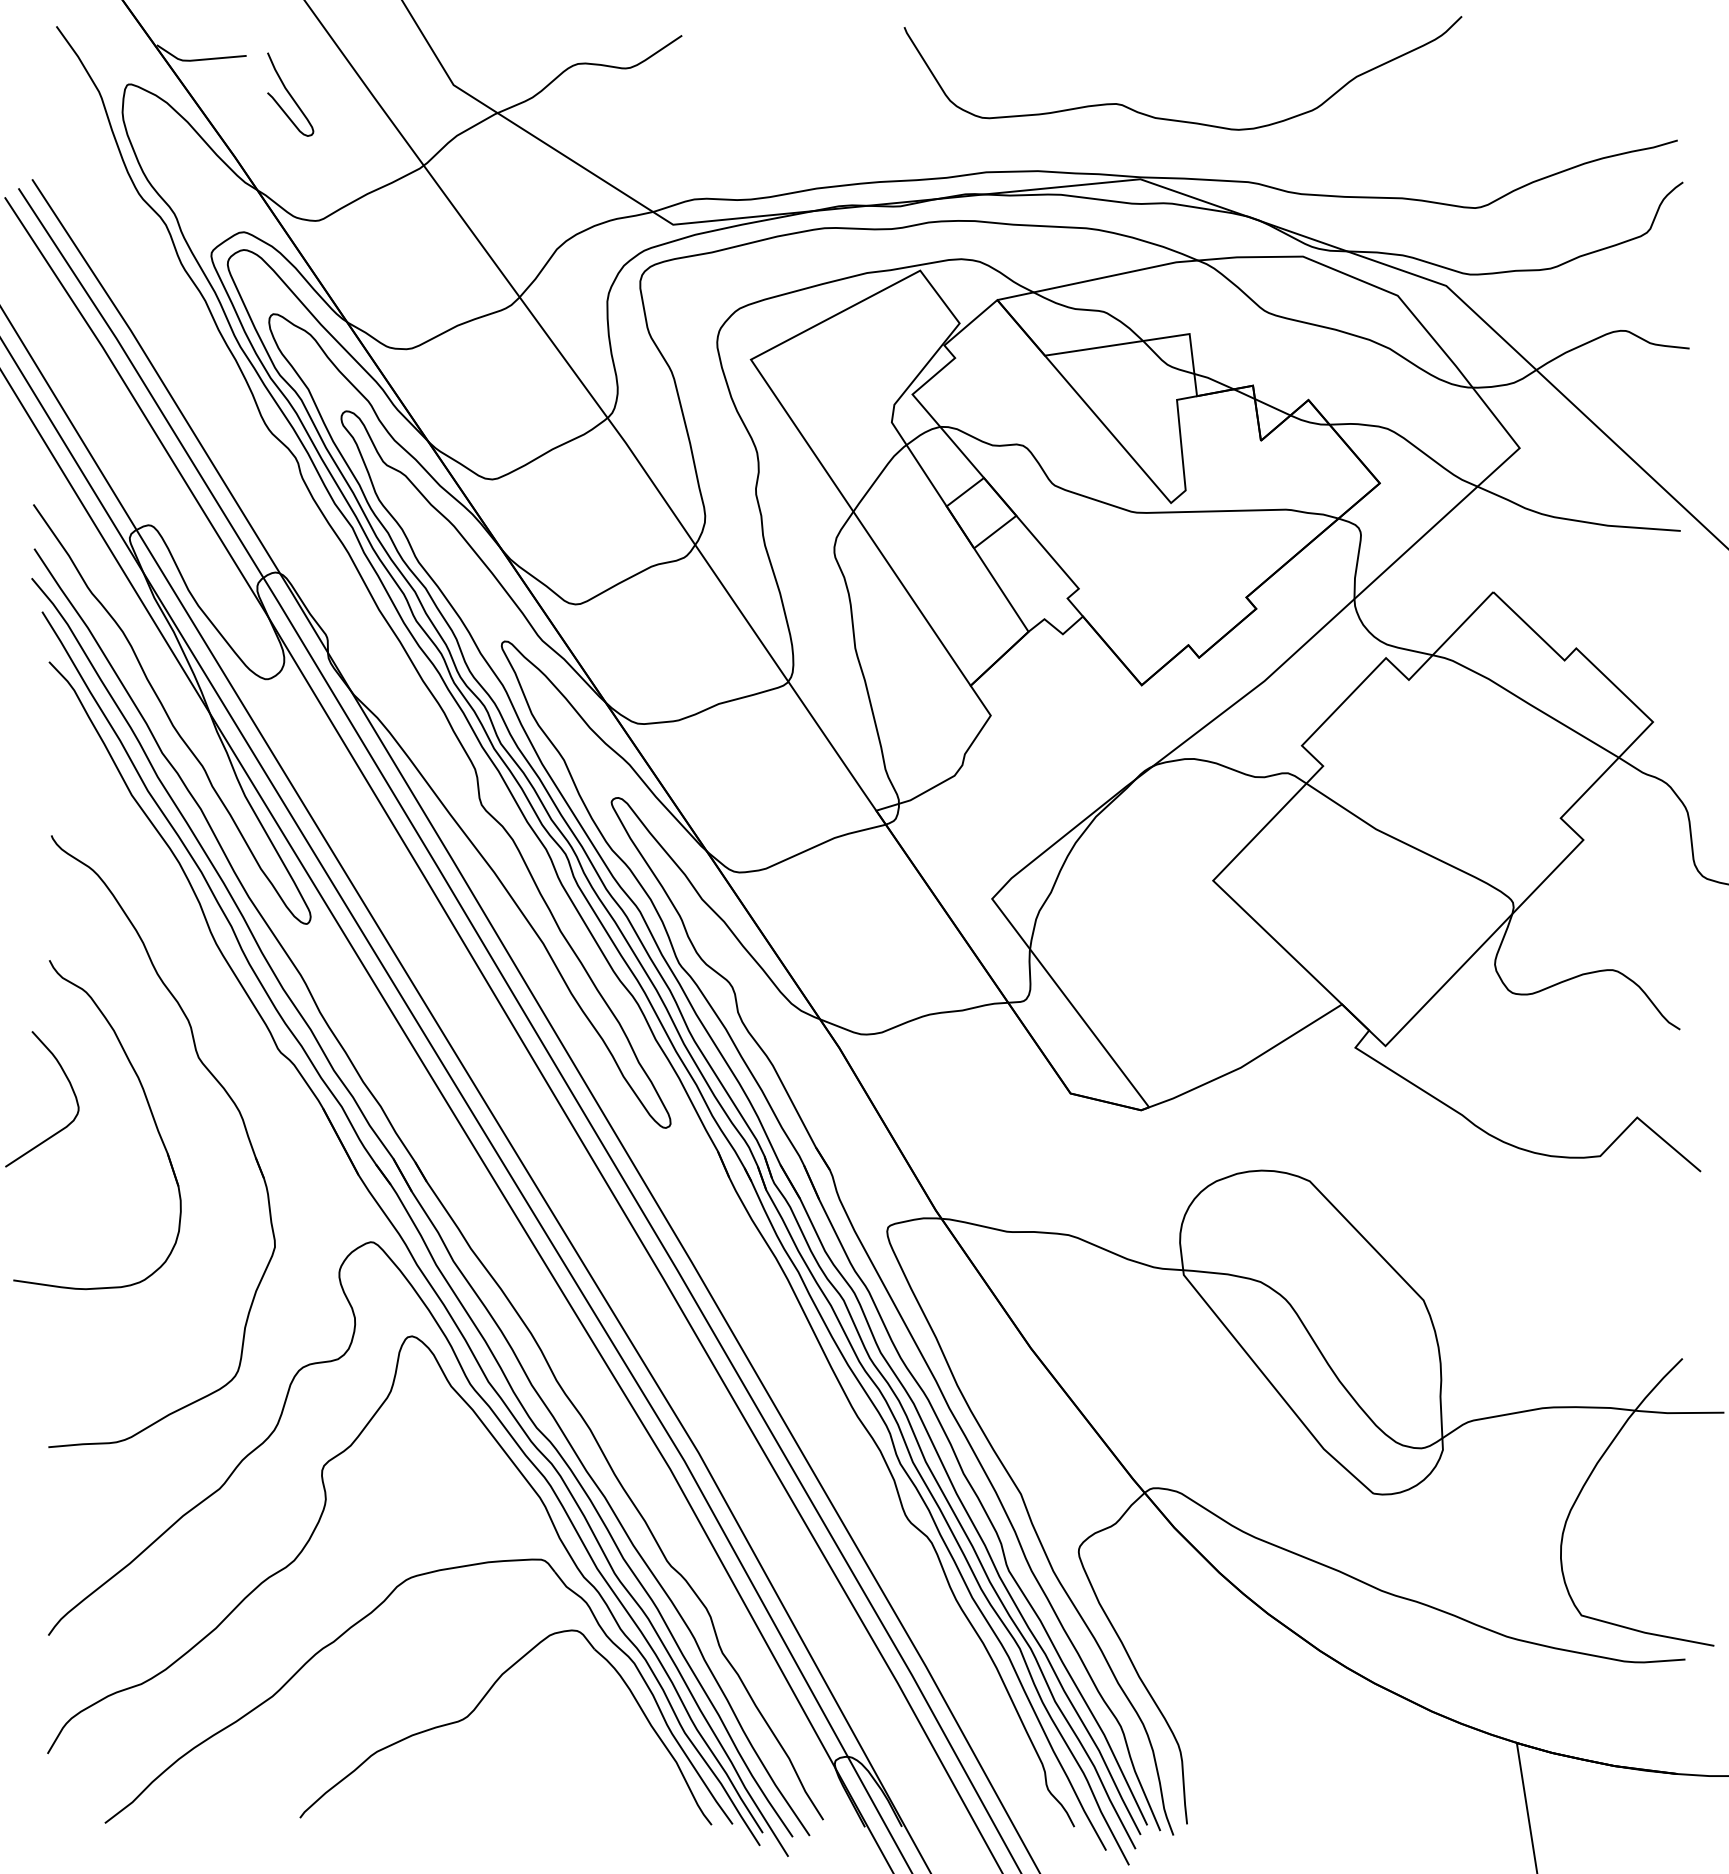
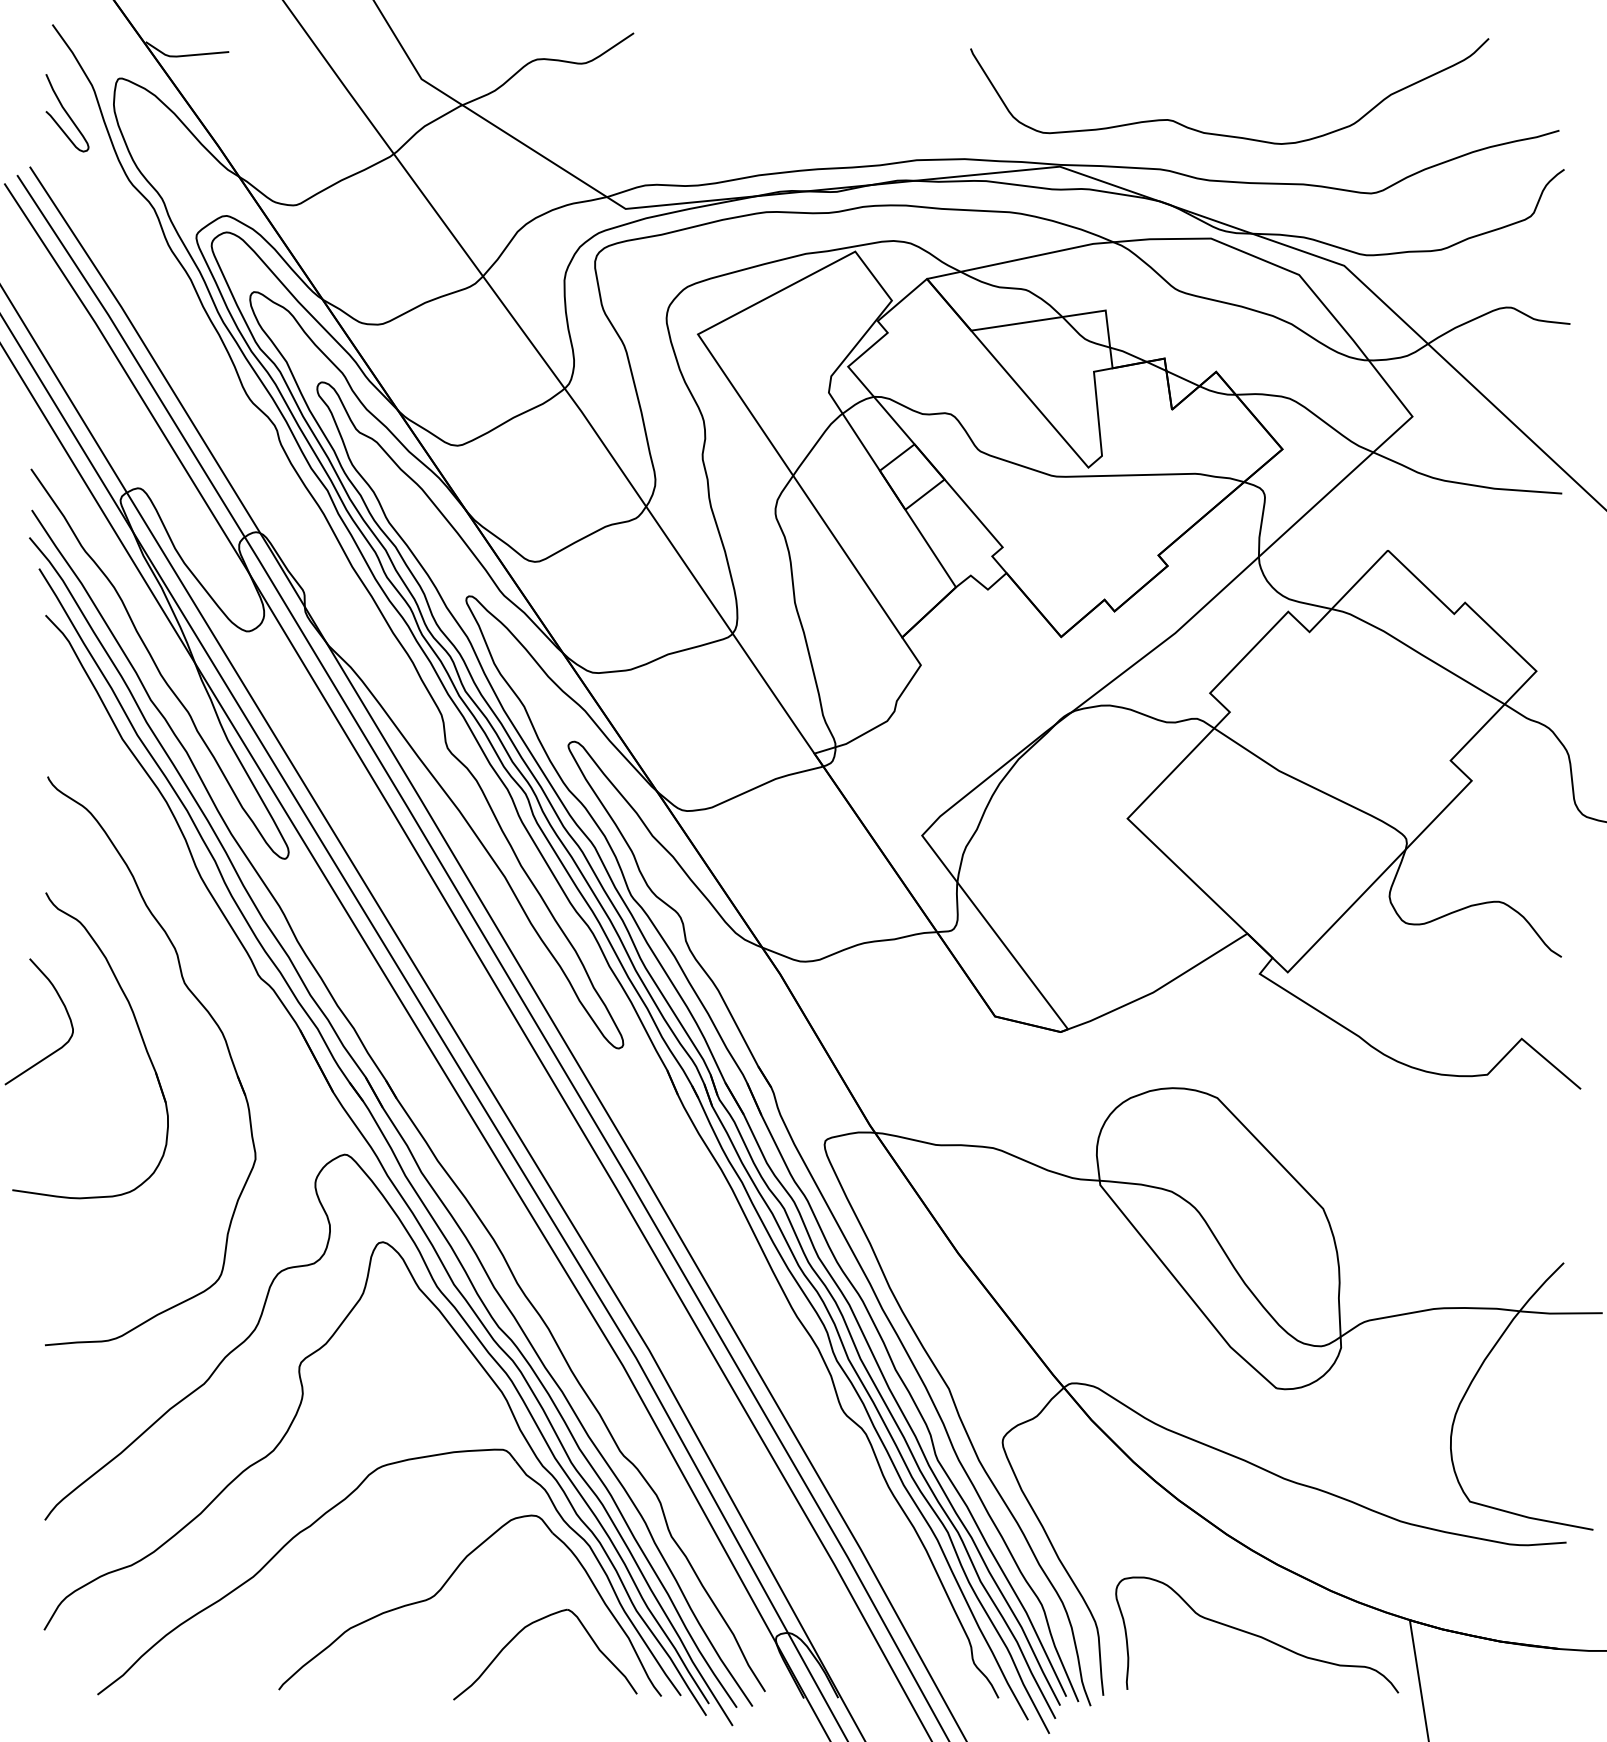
curve: (290, 94) -> (67, 112), moved
curve: (1176, 119) -> (1223, 134), moved
part: (561, 1755) -> (521, 1631), added
curve: (1352, 1758) -> (1257, 1634), added

